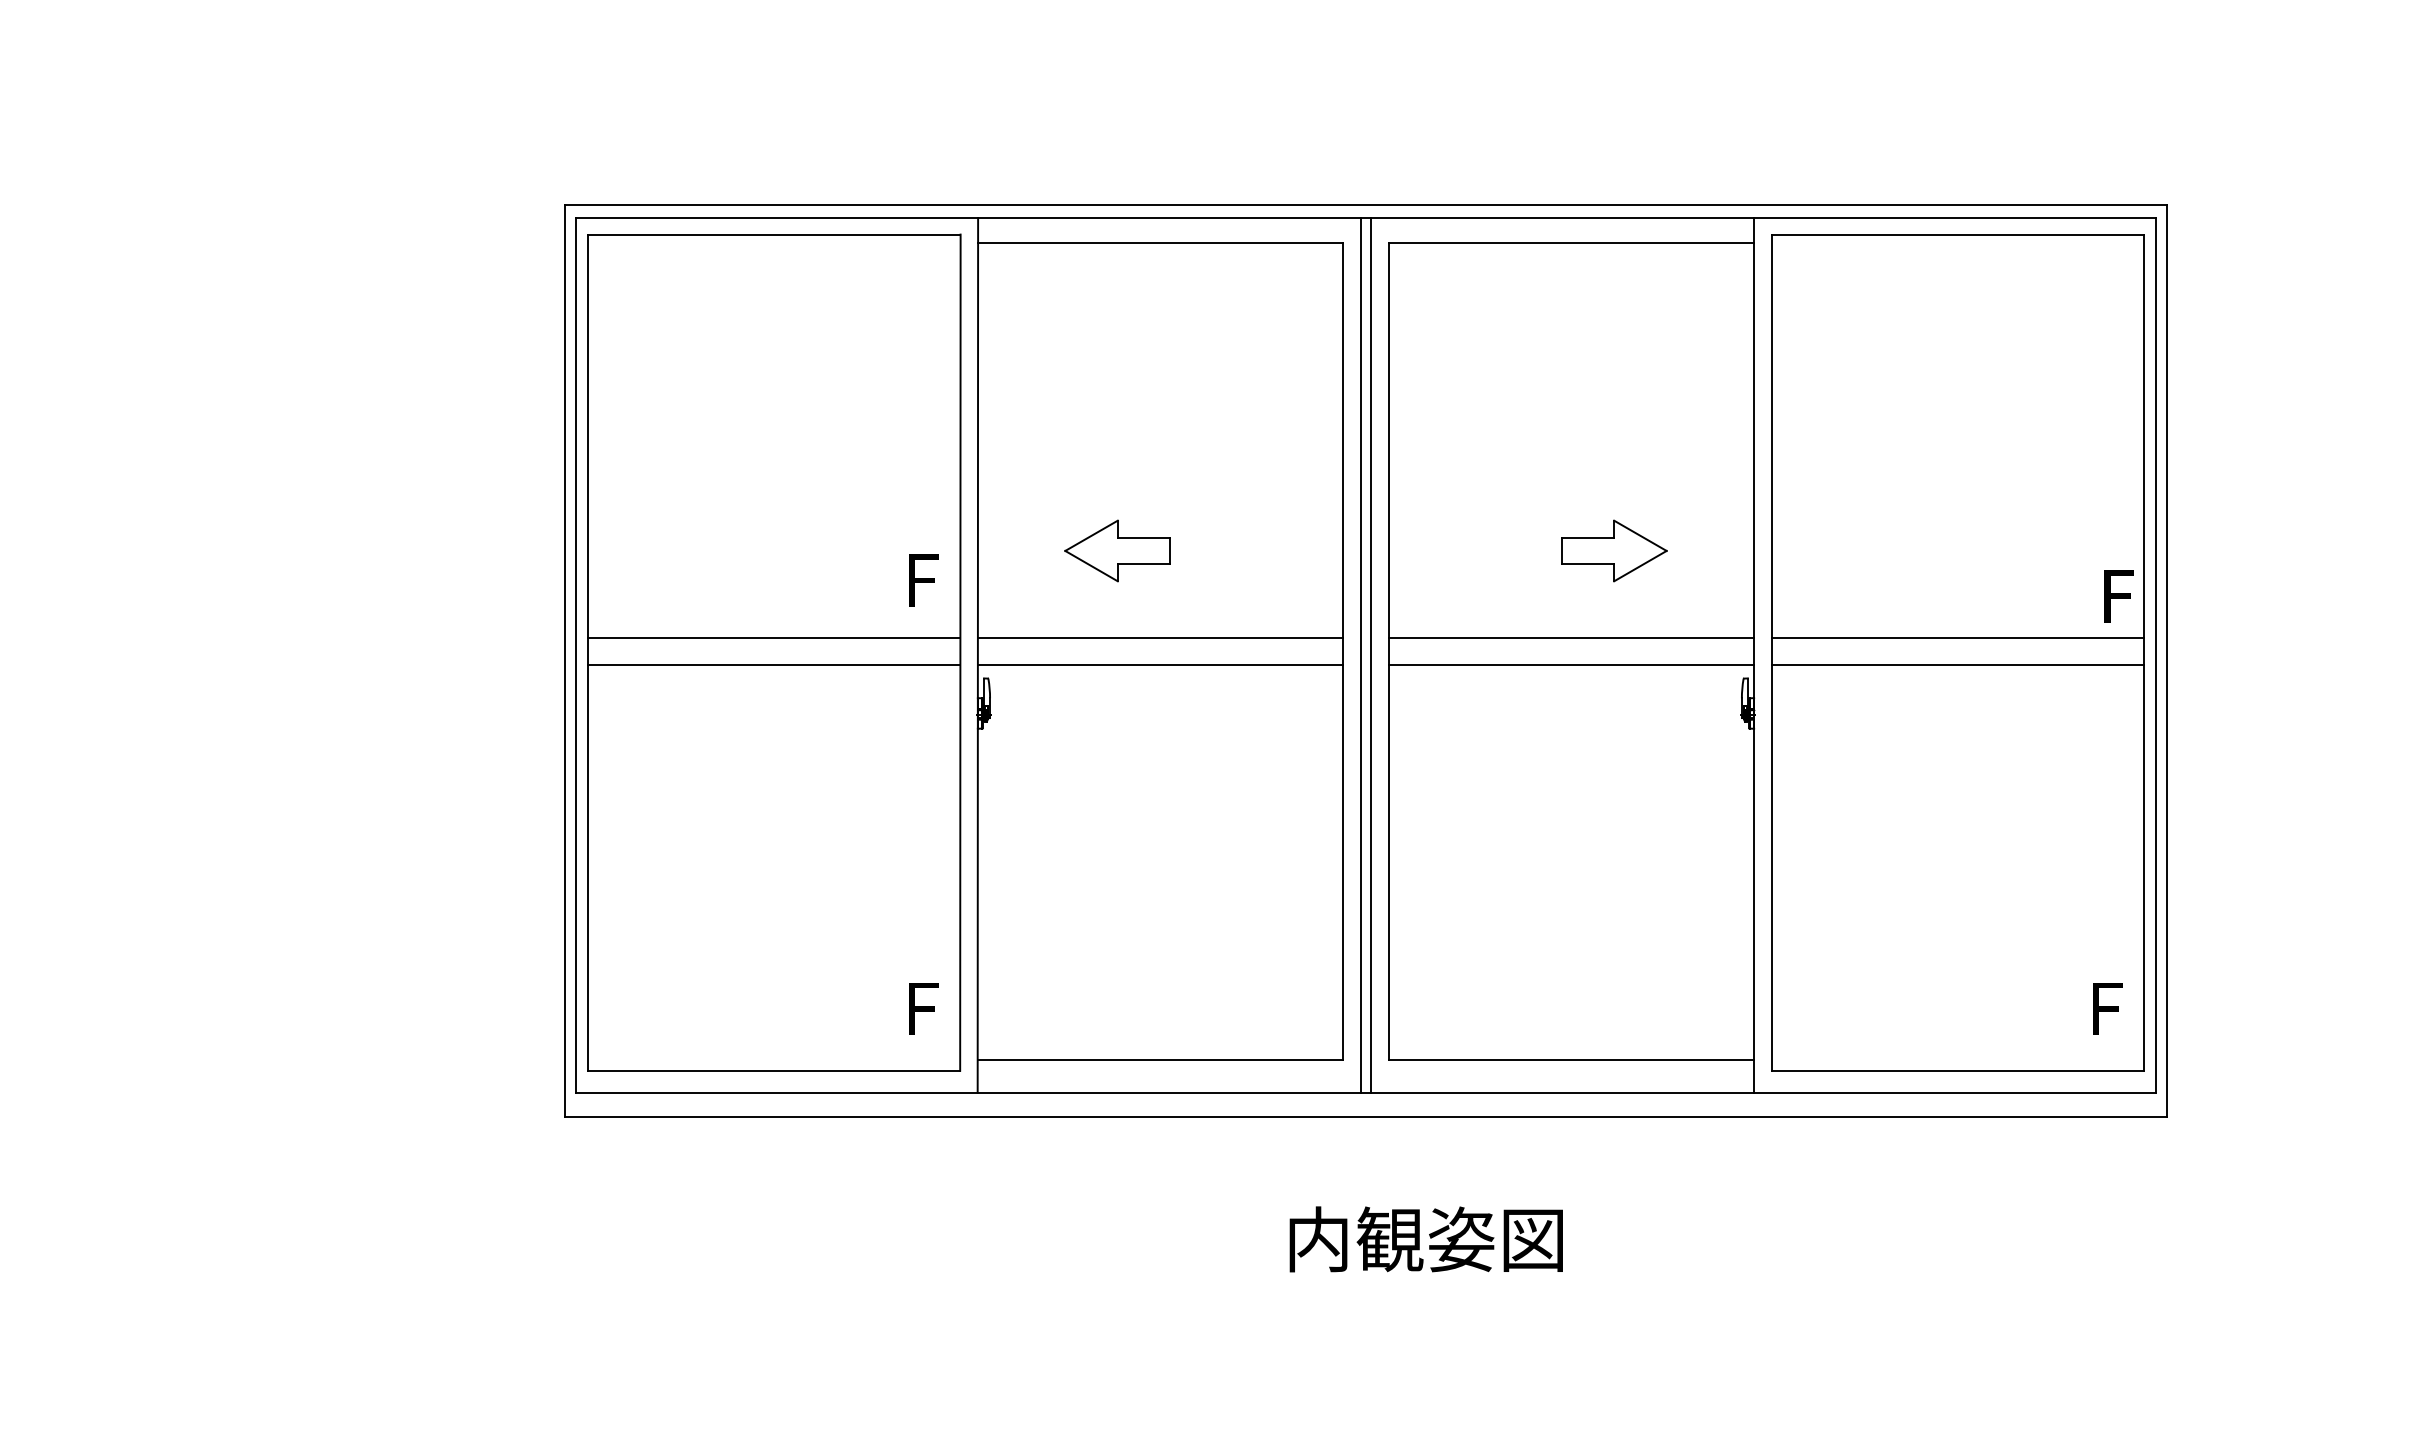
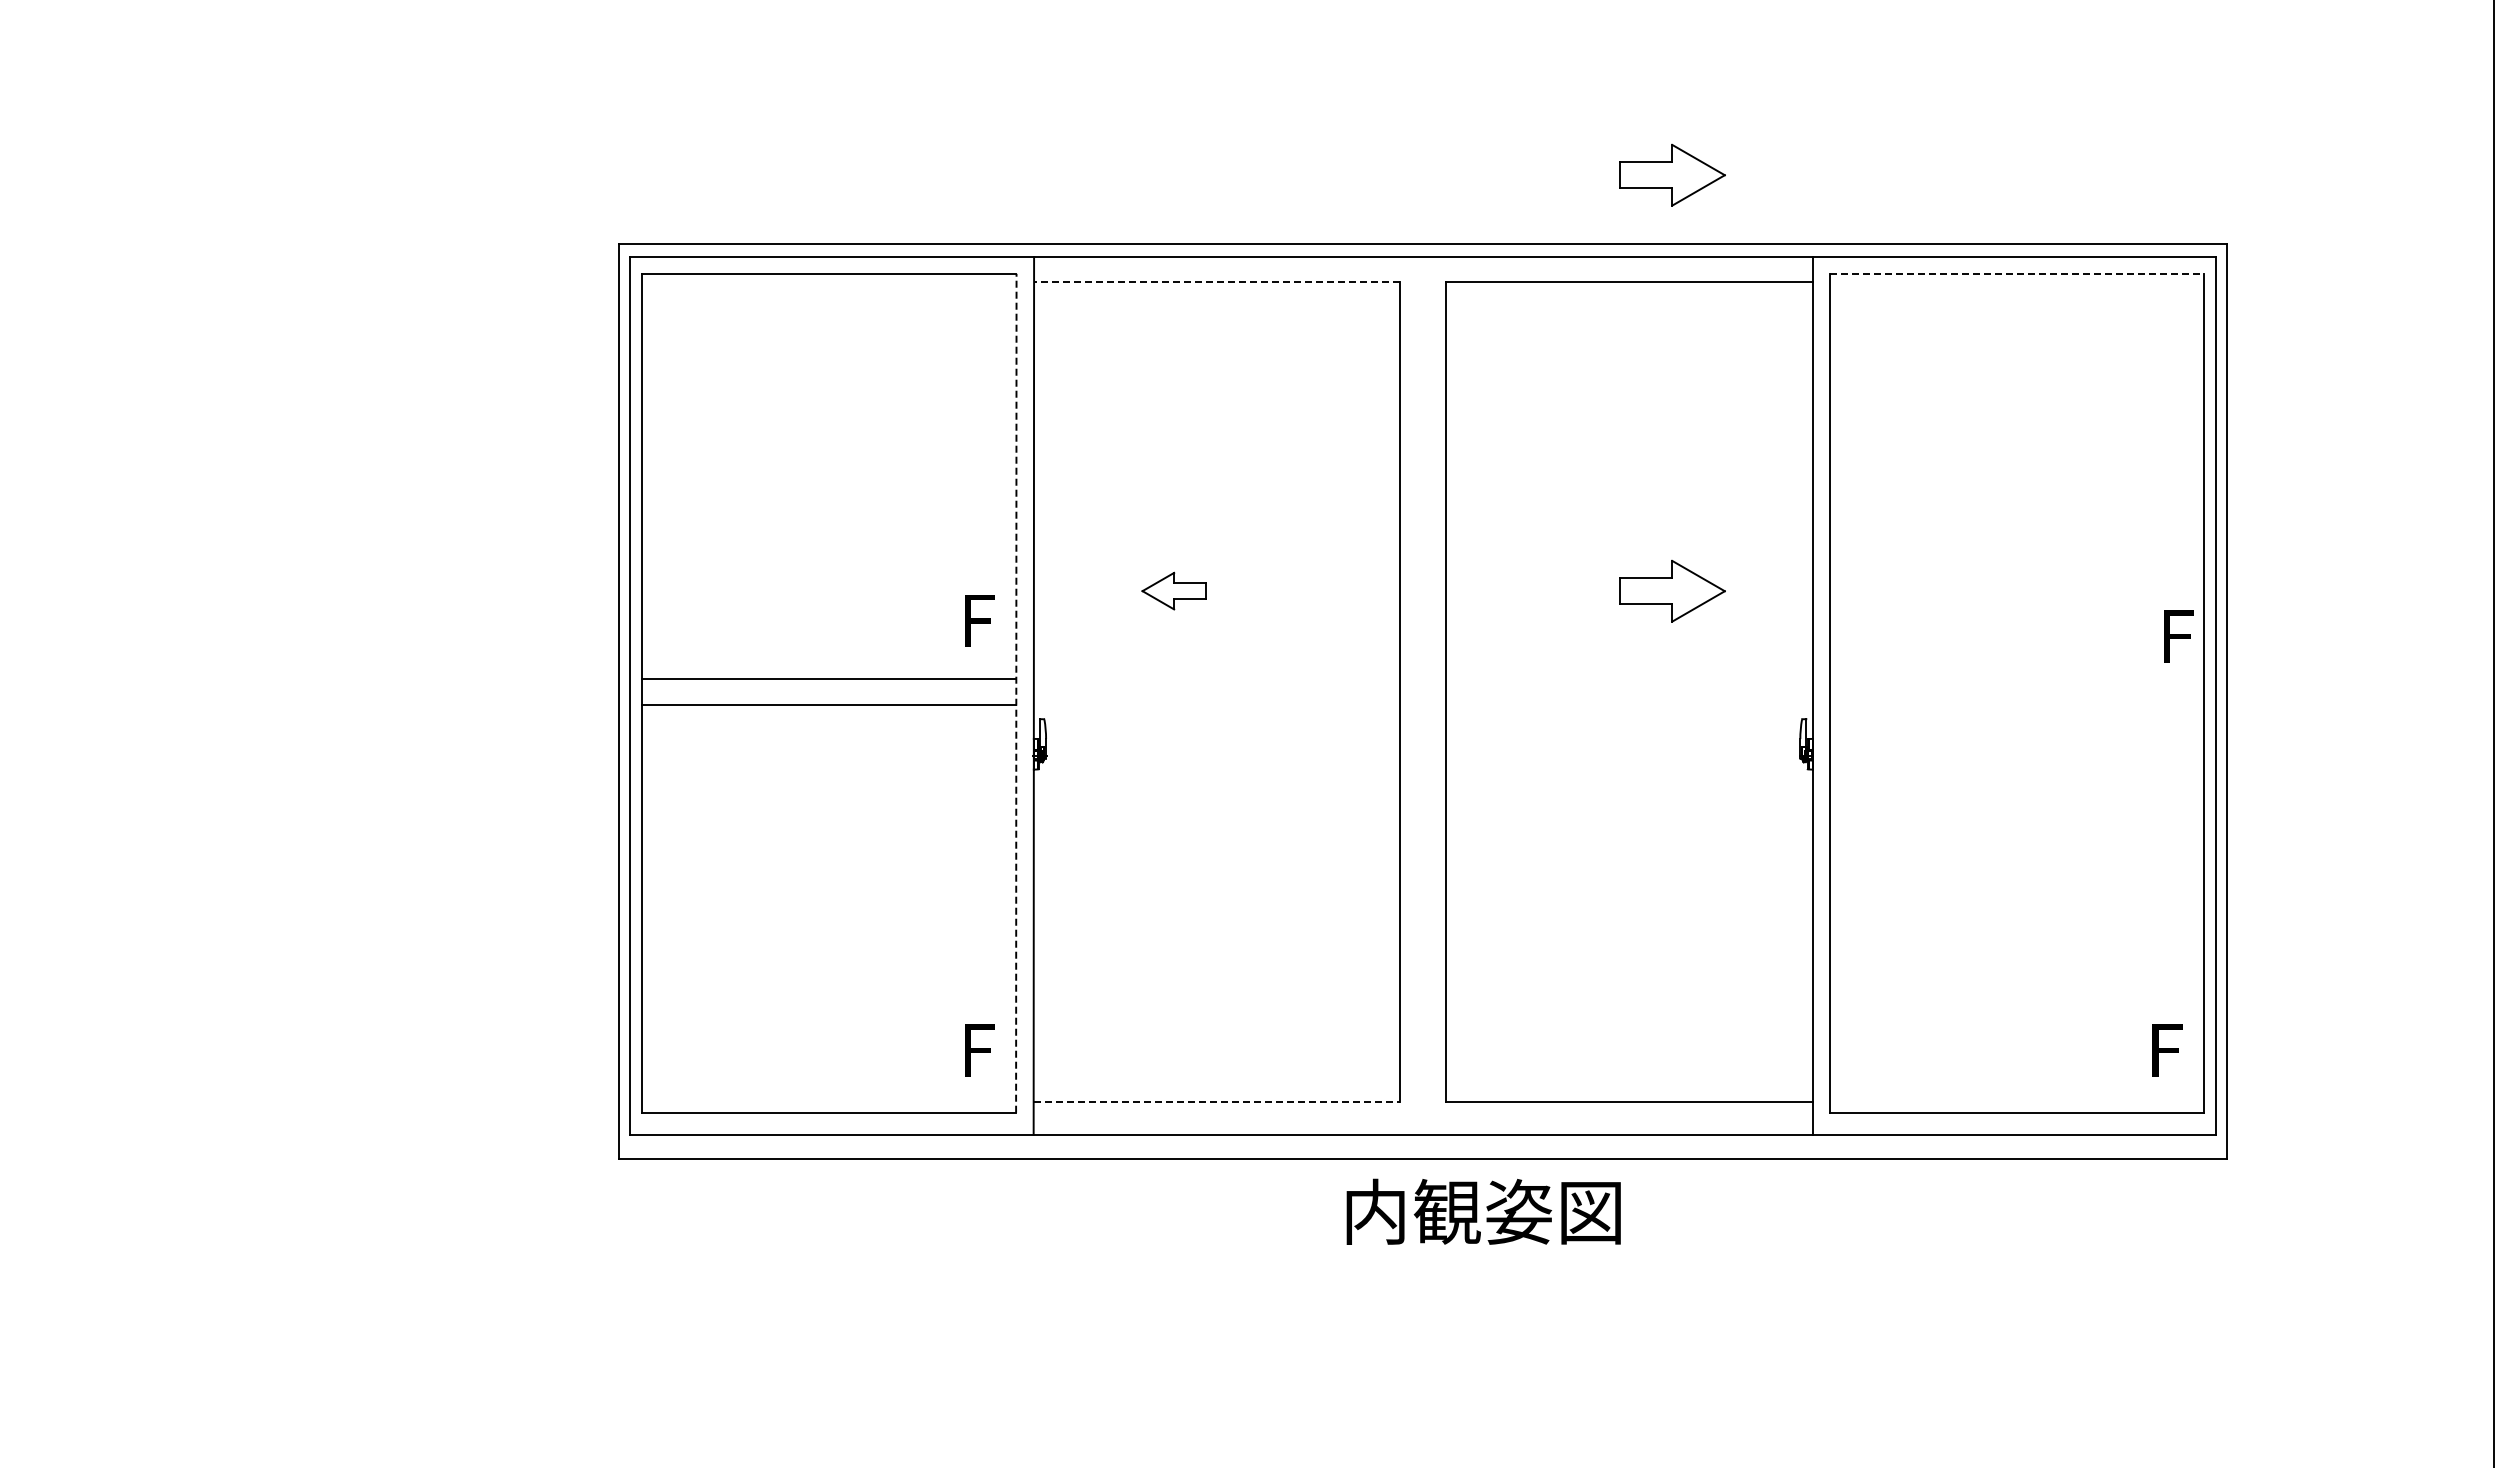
part: (1614, 136) -> (1672, 175), added
line: (1958, 234) -> (2017, 273), solid -> dashed
line: (1159, 243) -> (1216, 282), solid -> dashed
part: (1117, 550) -> (1173, 590), size x0.6
line: (1159, 637) -> (1216, 678), removed
line: (1571, 637) -> (1629, 678), removed
line: (1957, 637) -> (2016, 678), removed
line: (960, 651) -> (1016, 692), solid -> dashed
line: (1360, 654) -> (1417, 695), removed
line: (1371, 654) -> (1428, 695), removed
line: (1159, 664) -> (1216, 705), removed
line: (1571, 664) -> (1629, 705), removed
line: (1957, 664) -> (2016, 705), removed
line: (1160, 1060) -> (1217, 1102), solid -> dashed
text: (1426, 1239) -> (1483, 1211), moved

